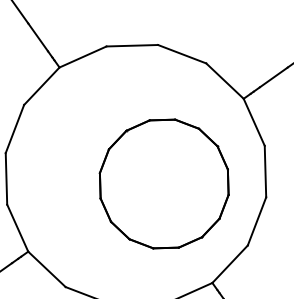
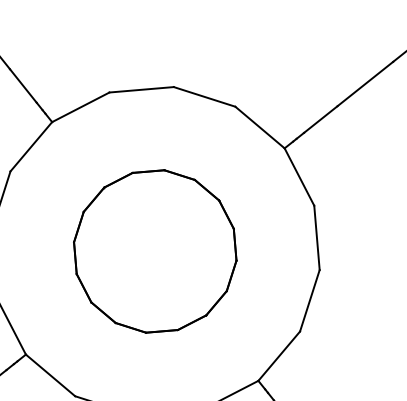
part: (164, 184) -> (155, 251), moved

